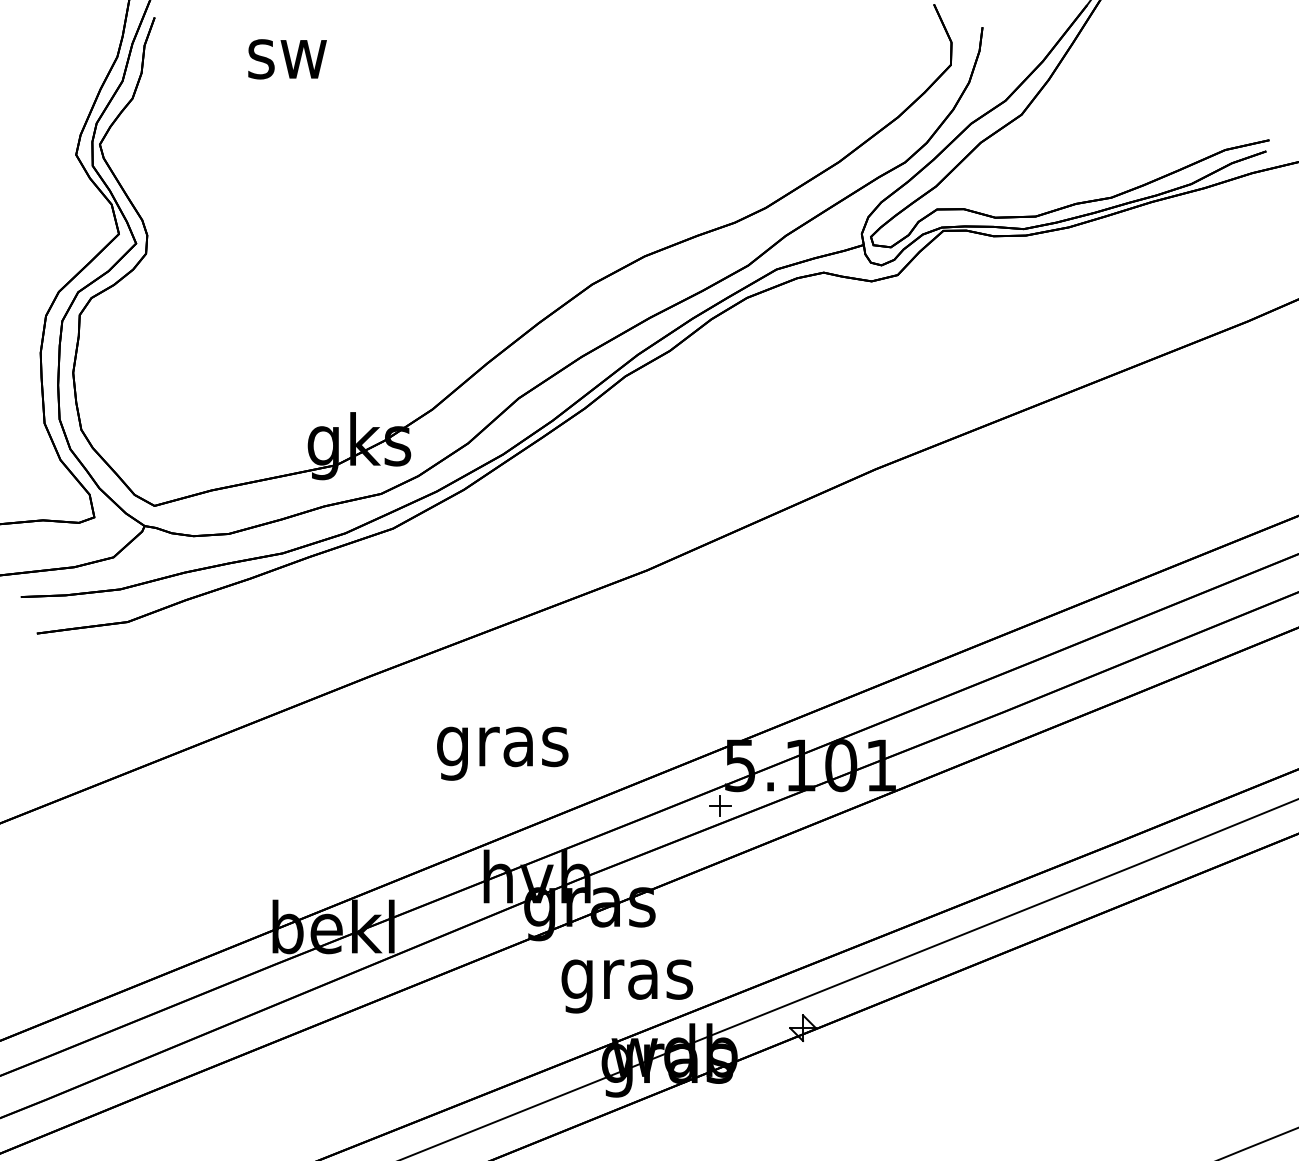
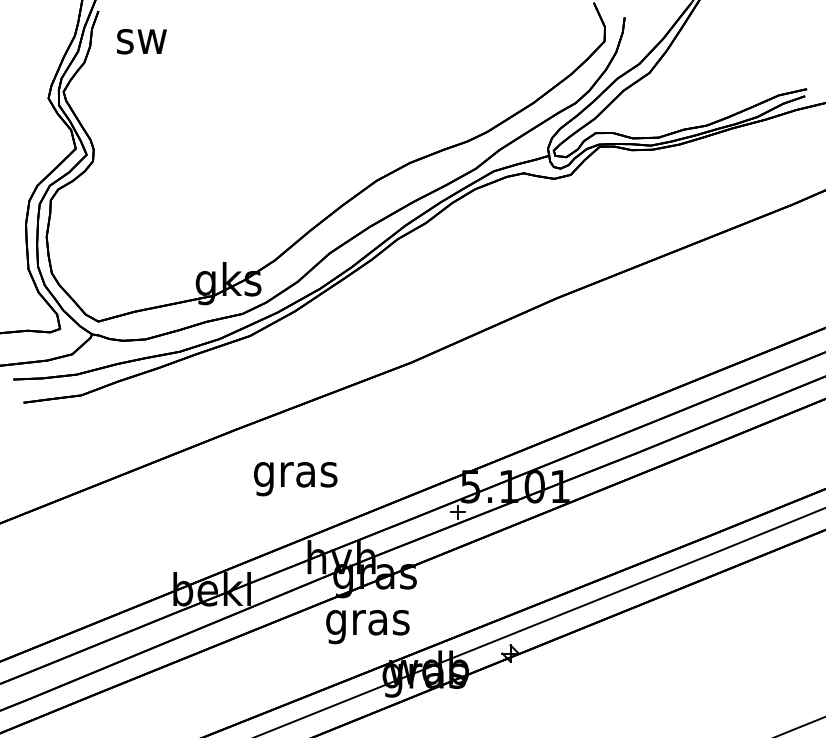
text: (286, 58) -> (141, 41), moved
text: (502, 754) -> (295, 479), moved
text: (626, 987) -> (367, 627), moved

